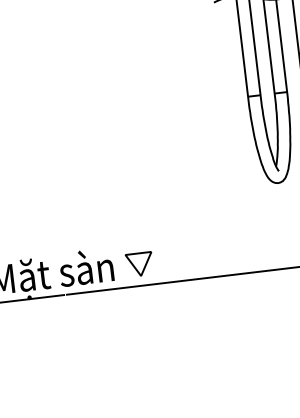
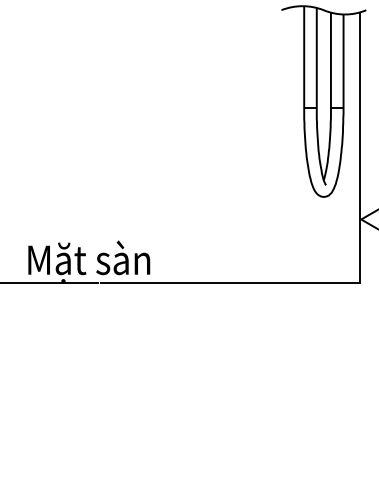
part: (139, 264) -> (176, 261), removed

